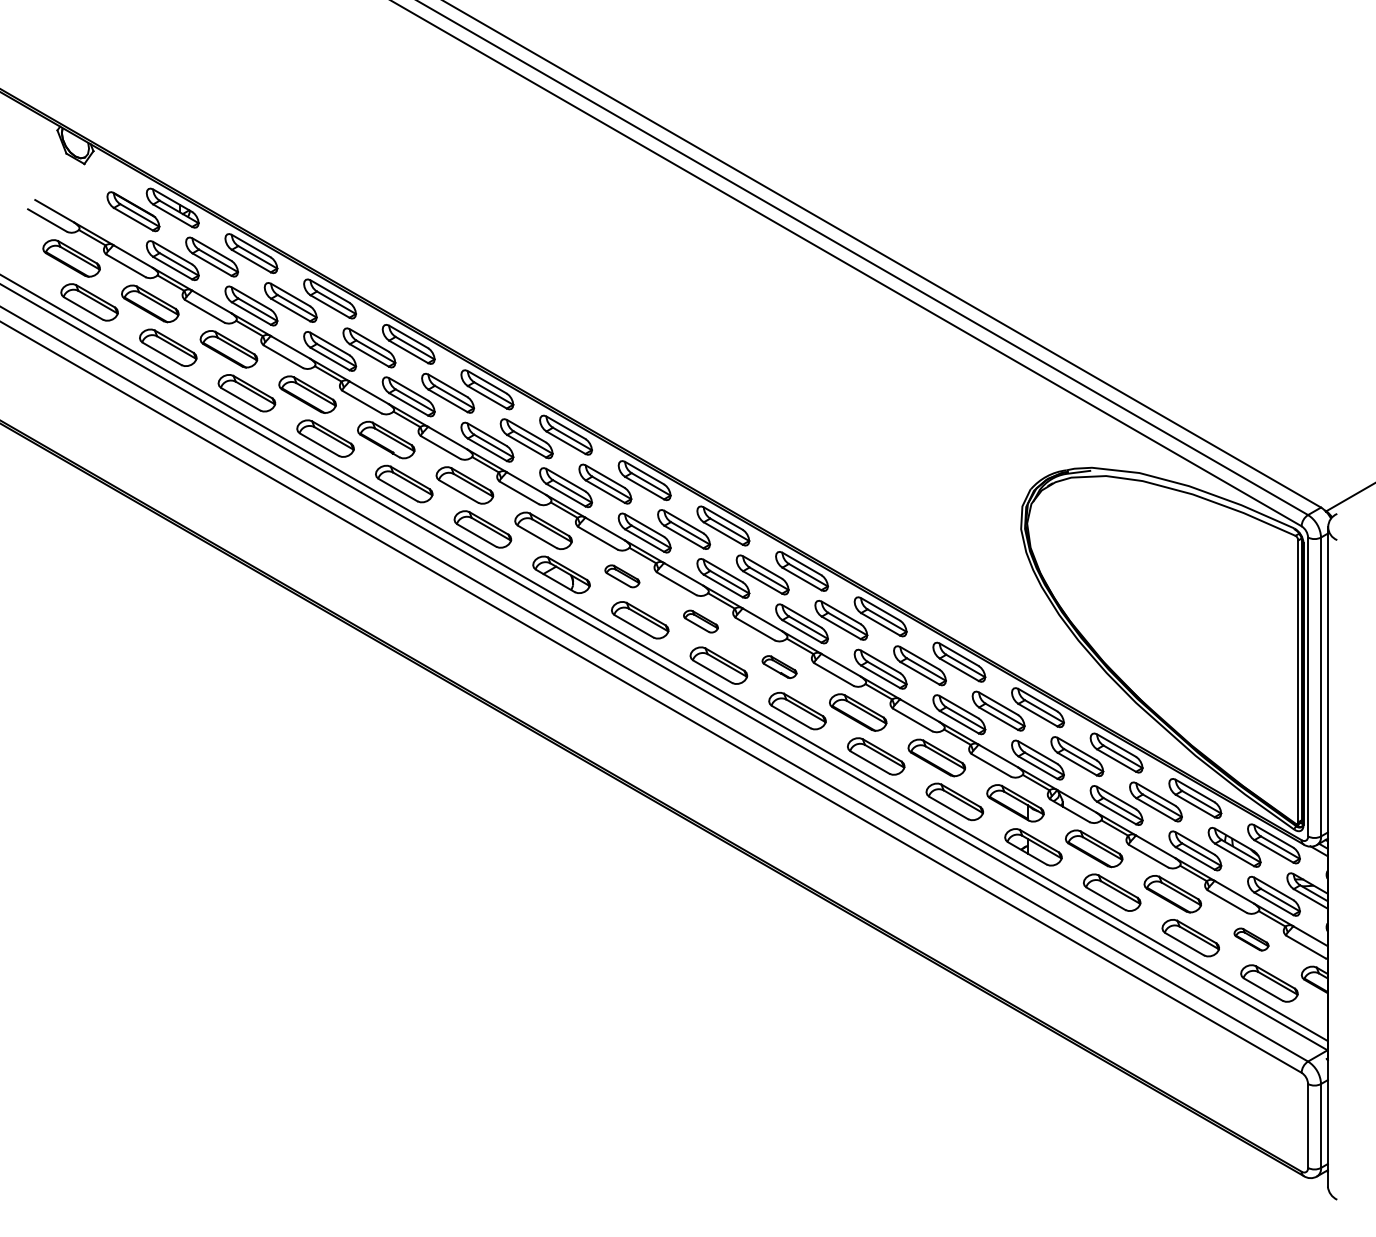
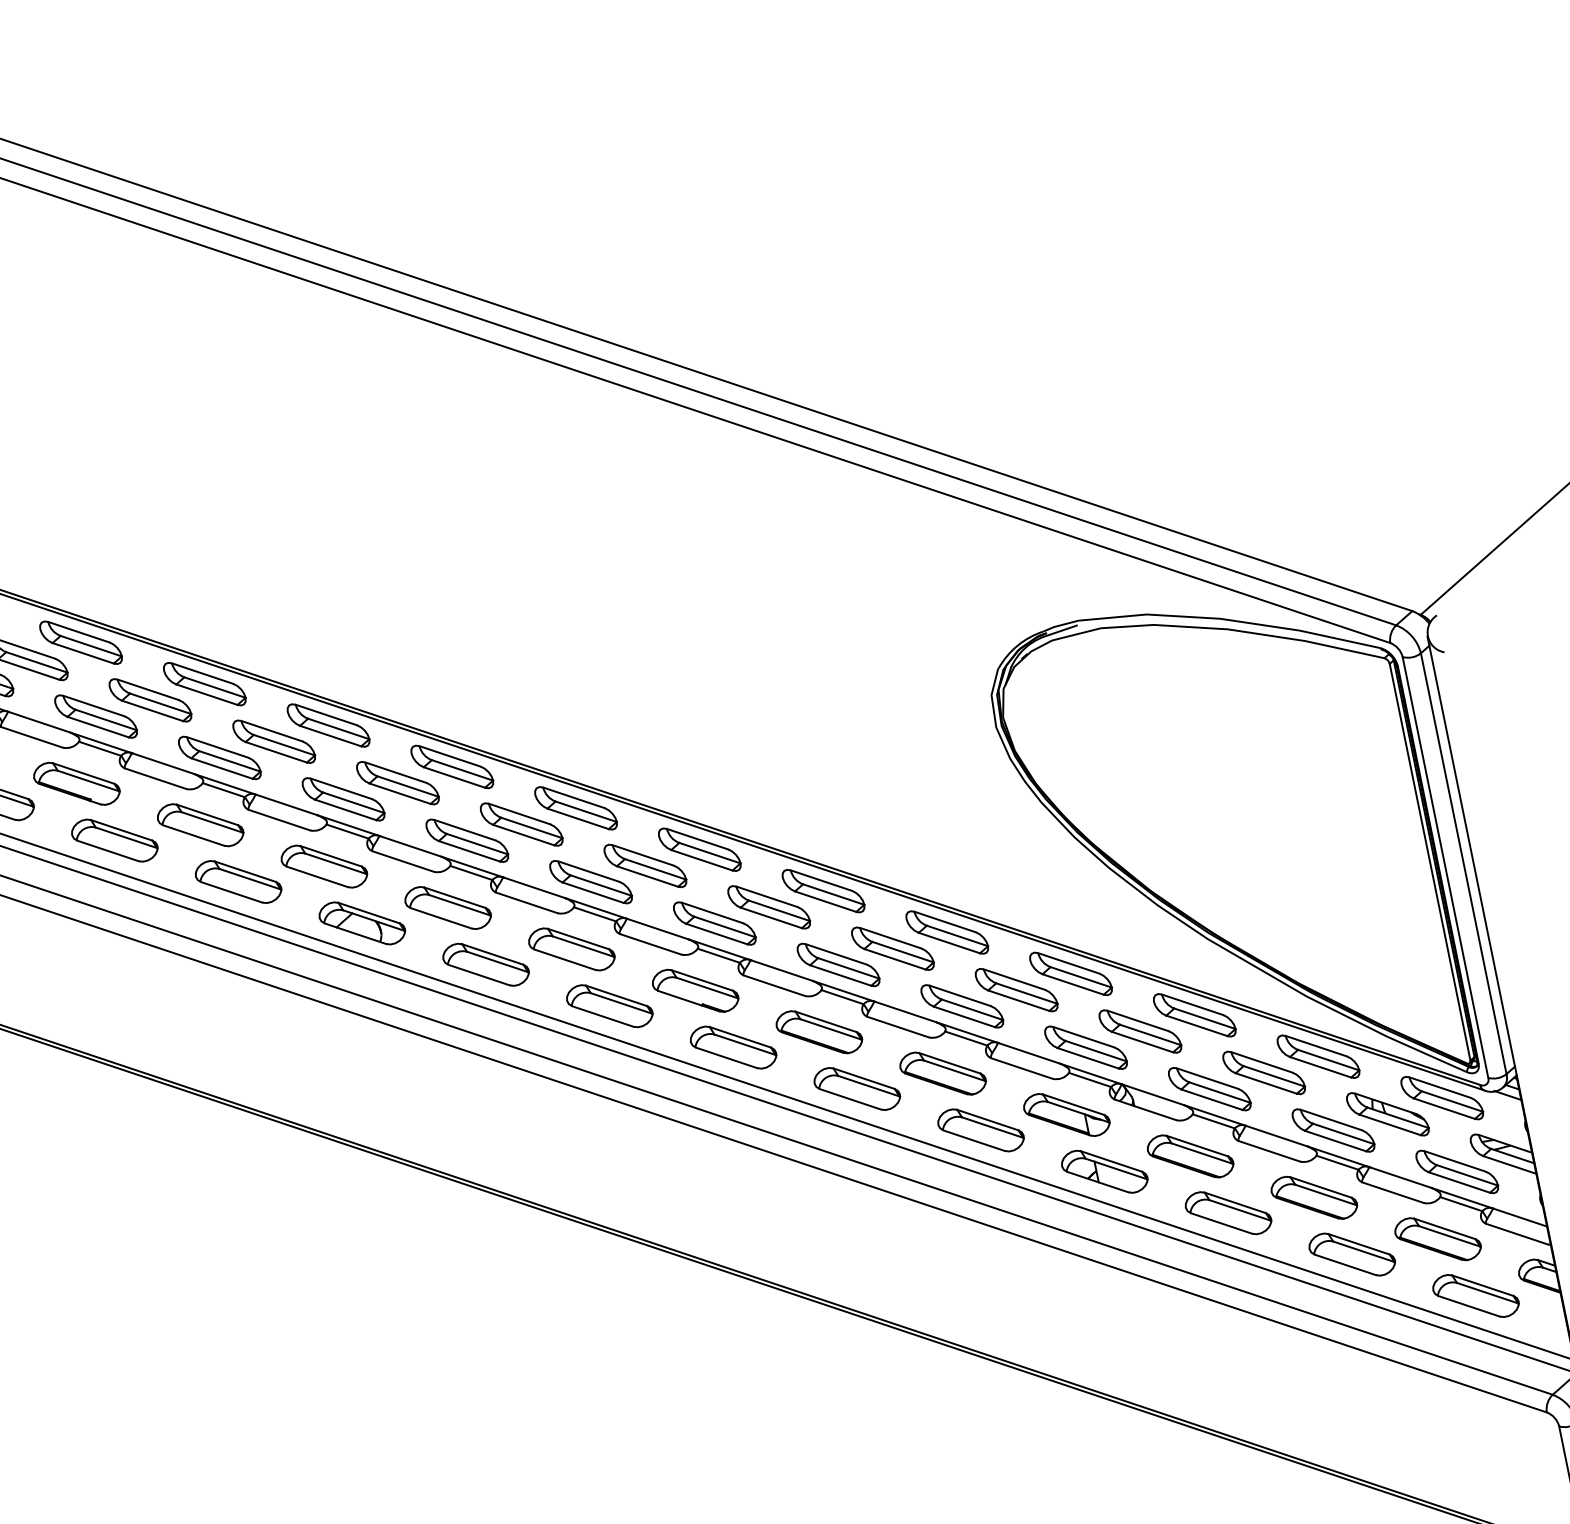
part: (622, 576) -> (448, 908), size x1.67
part: (700, 621) -> (571, 949), size x1.67
part: (779, 666) -> (695, 989), size x1.67
part: (1251, 939) -> (1438, 1239), size x1.67

